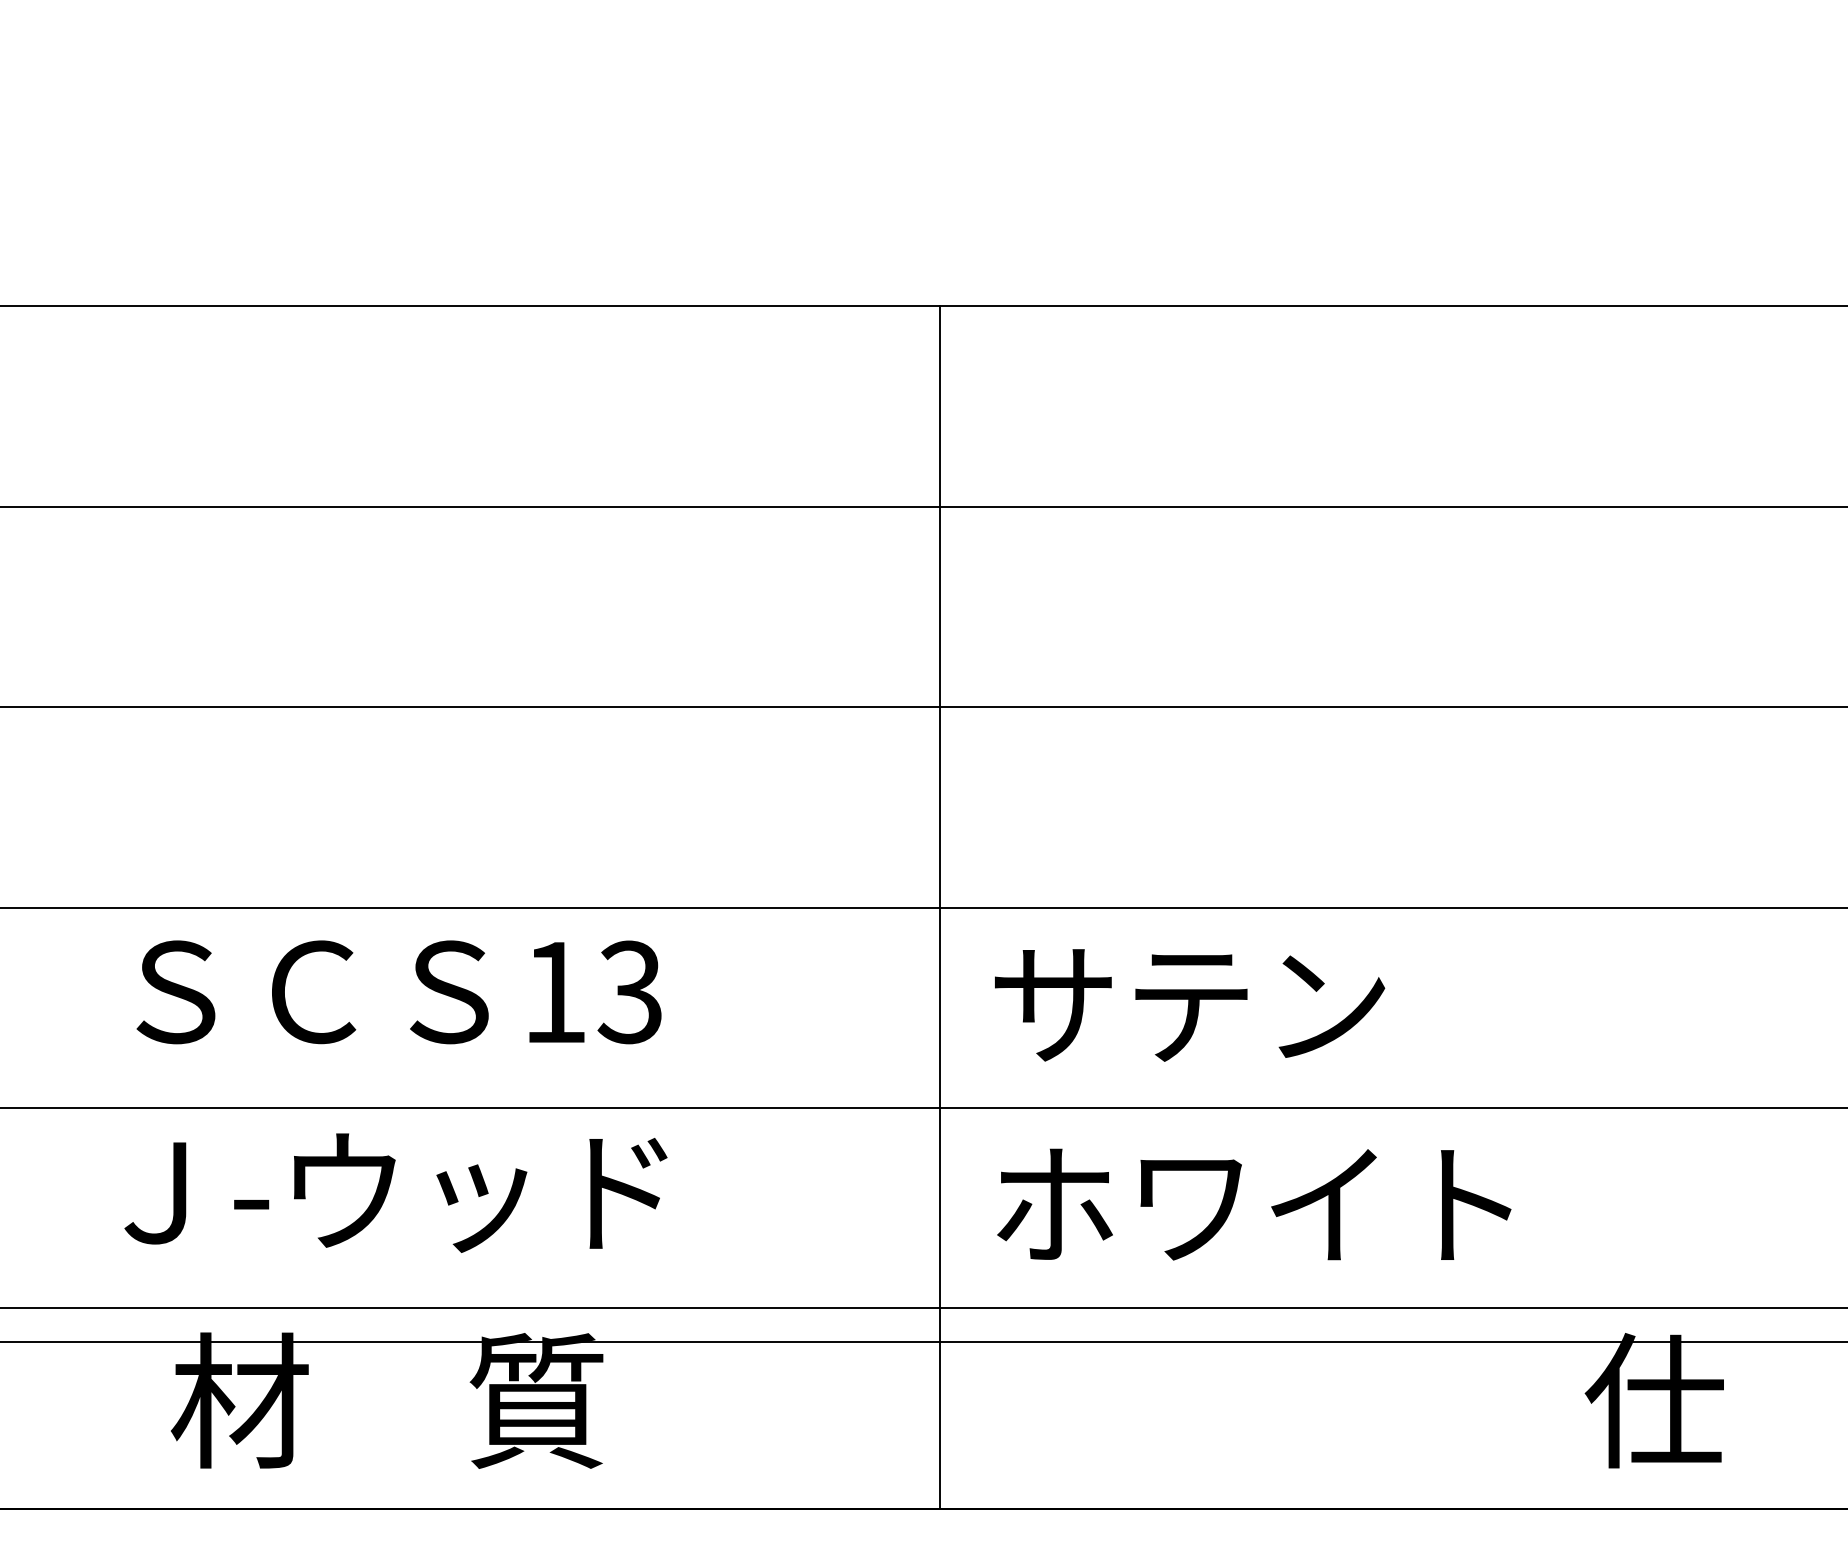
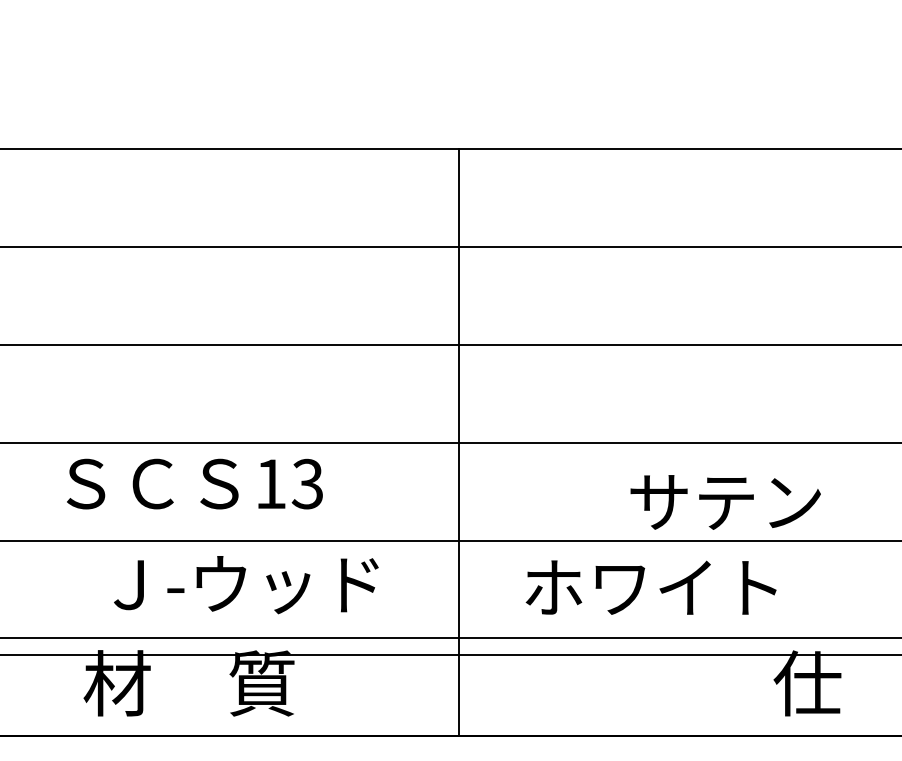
text: (1189, 1005) -> (725, 502), moved
text: (396, 1193) -> (246, 585), moved
text: (1252, 1204) -> (650, 587), moved

